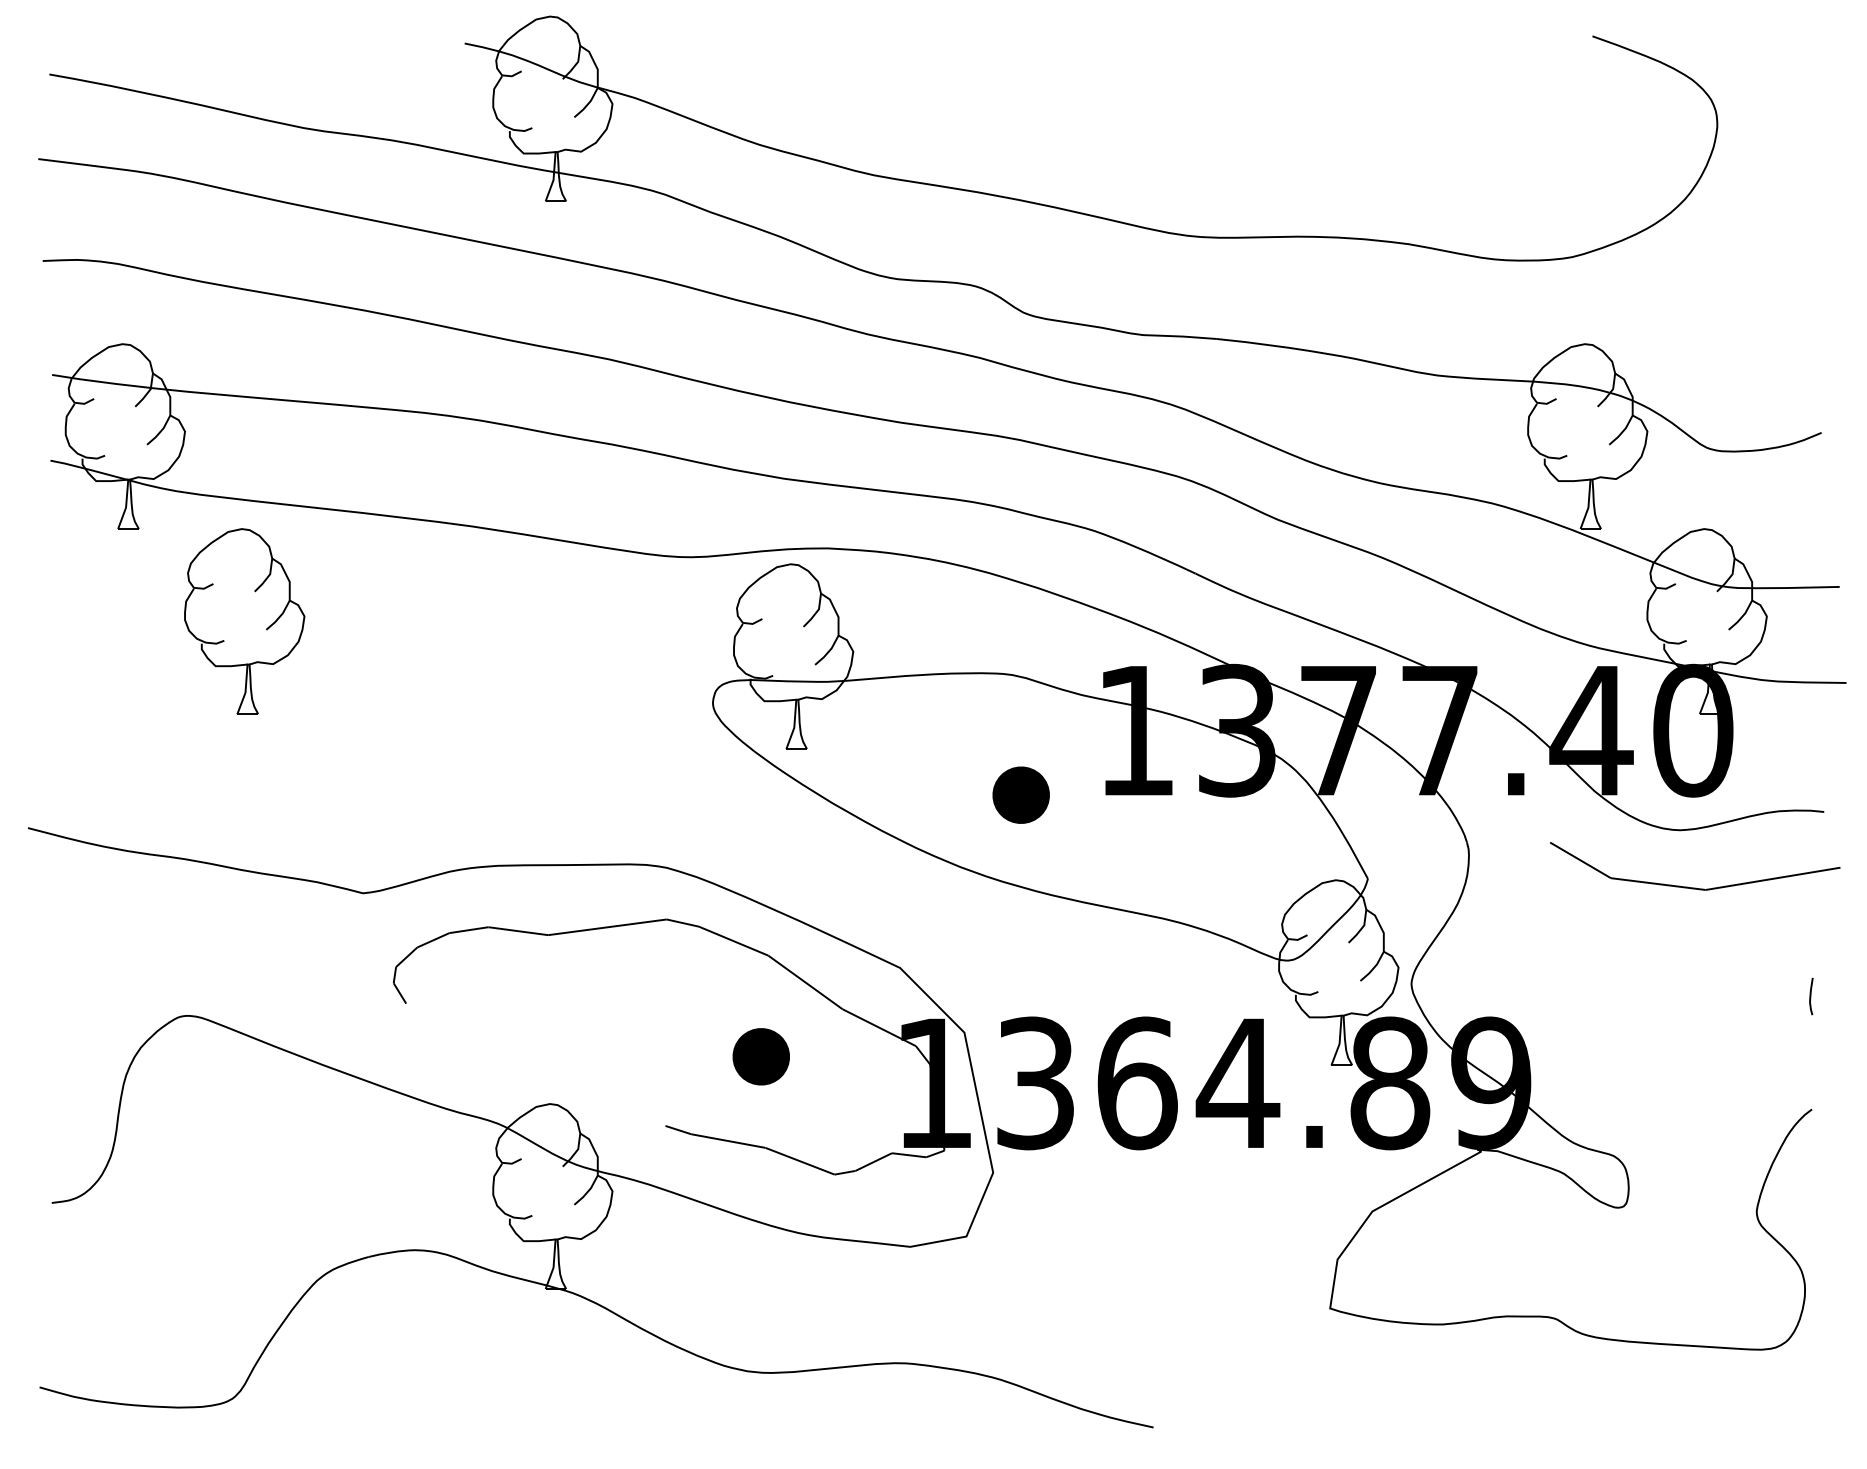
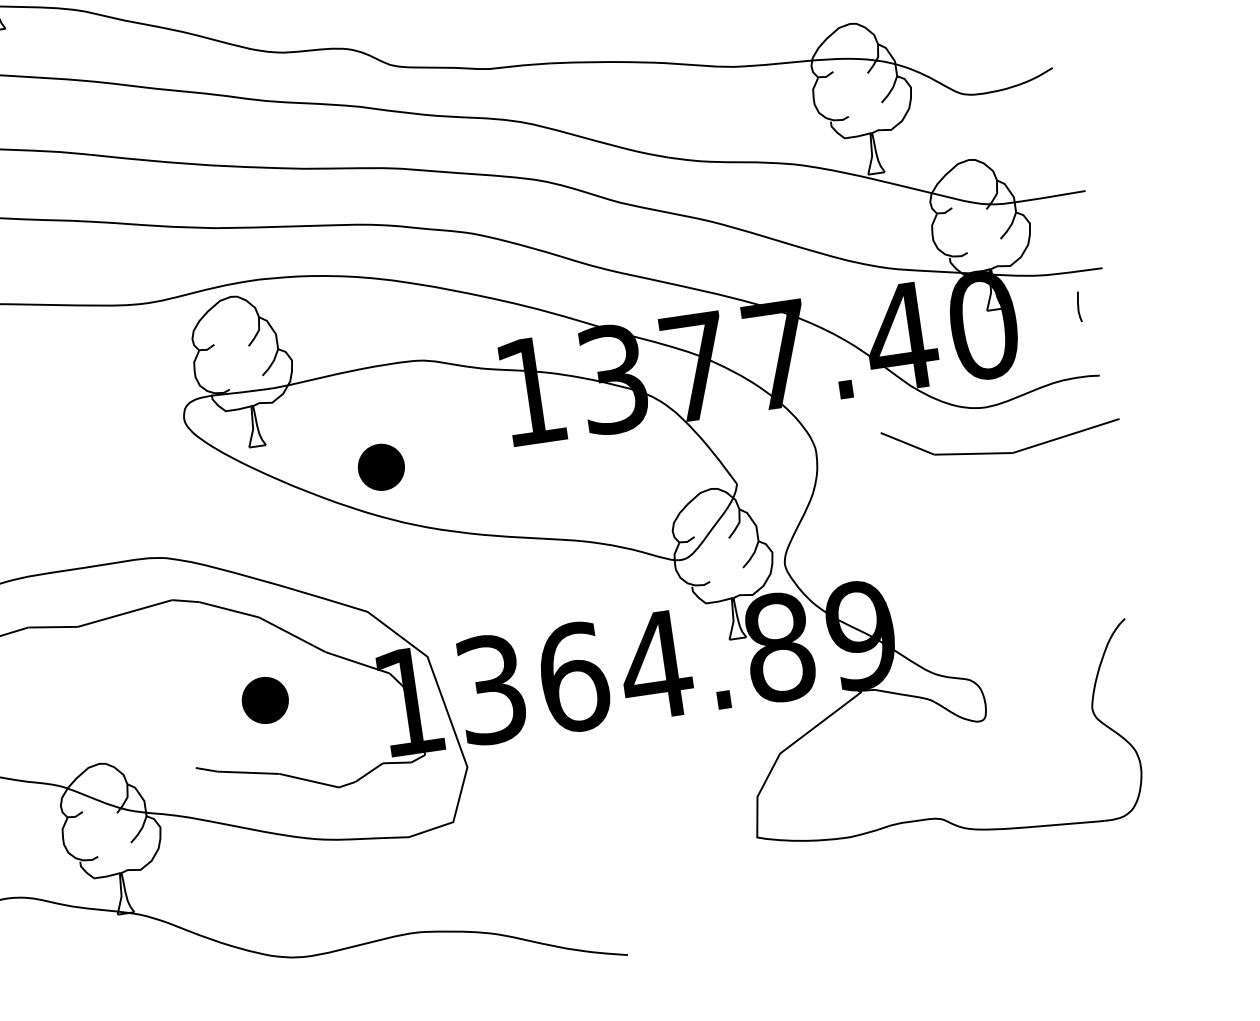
part: (1020, 794) -> (380, 466), moved
curve: (1811, 996) -> (1079, 306), moved

